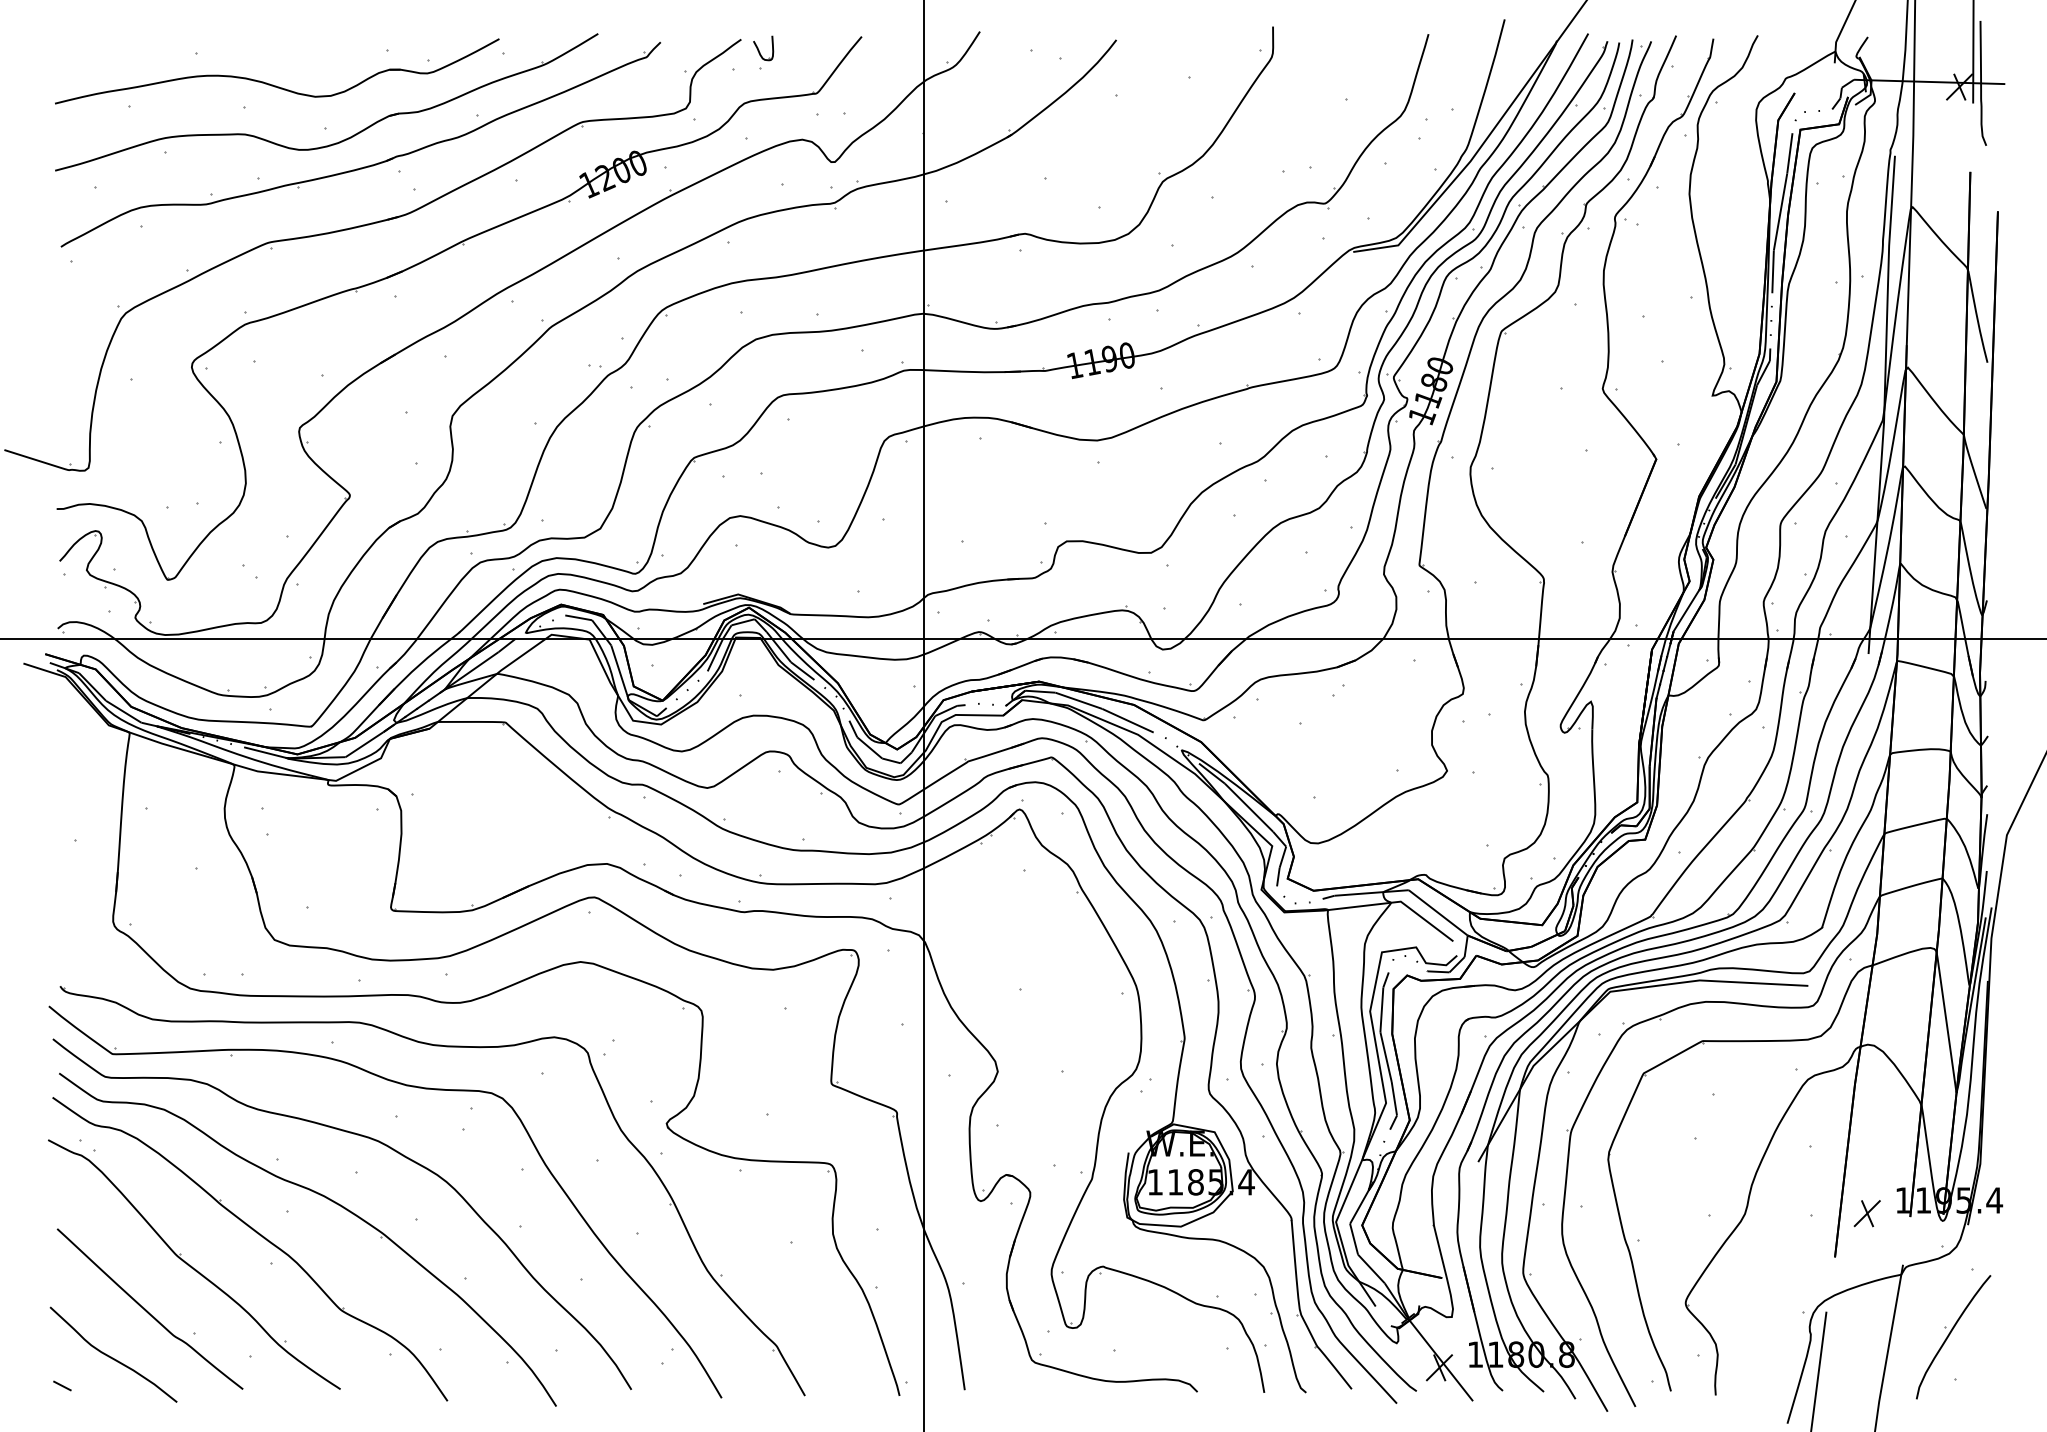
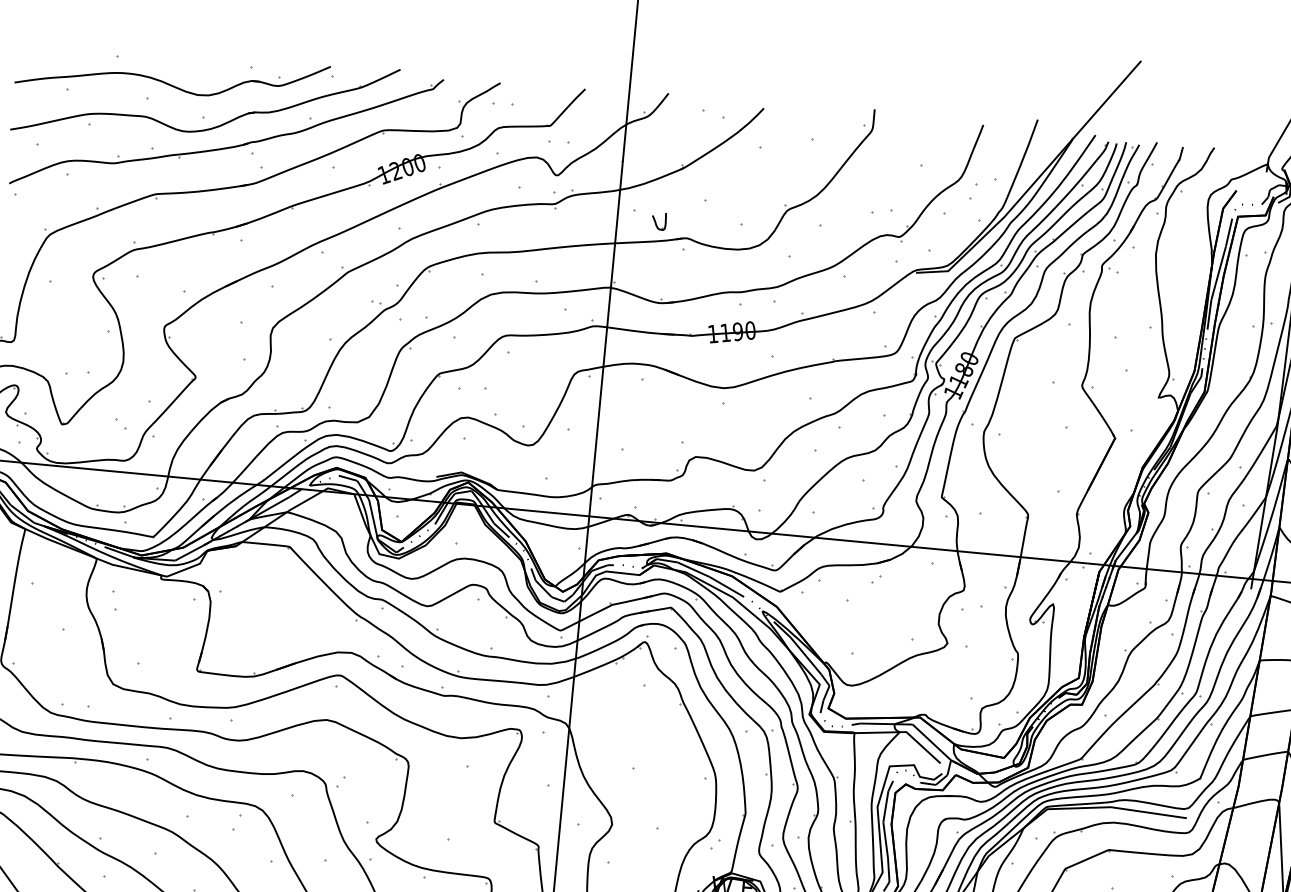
part: (763, 48) -> (659, 221), moved

